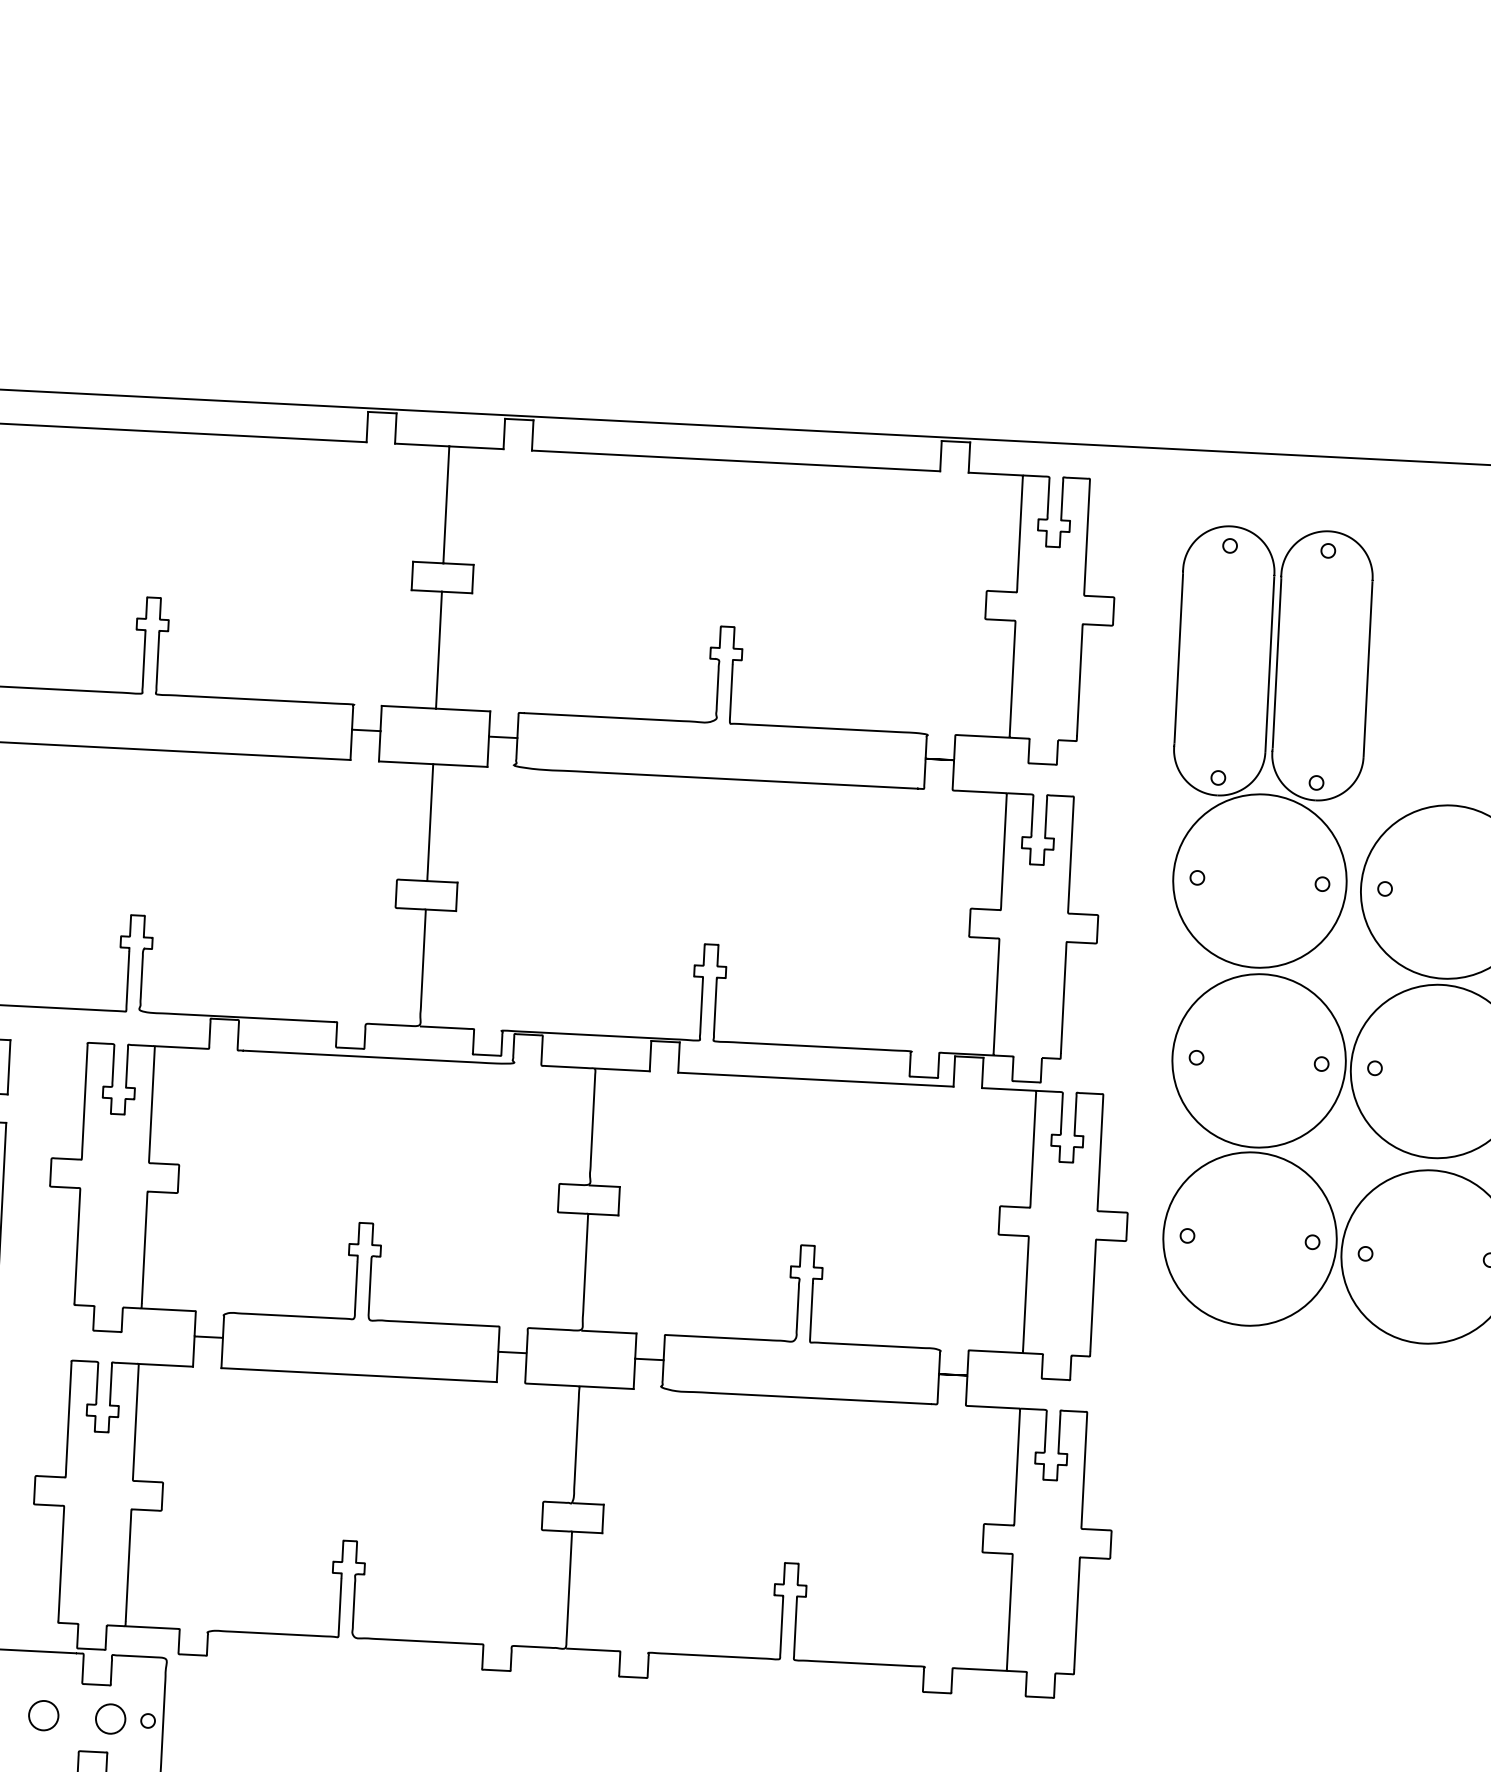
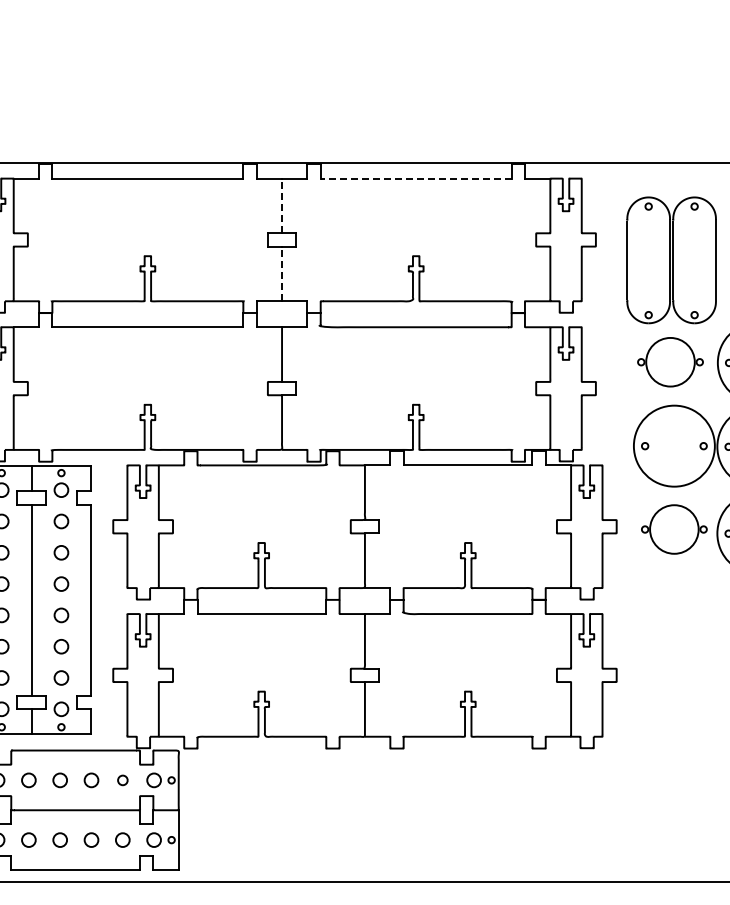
line: (734, 460) -> (415, 178), solid -> dashed
line: (447, 503) -> (282, 205), solid -> dashed
line: (440, 649) -> (282, 273), solid -> dashed
circle: (1259, 879) -> (670, 361), size x0.6
circle: (1248, 1238) -> (673, 529), size x0.6
circle: (43, 1715) -> (122, 780), size x0.7

